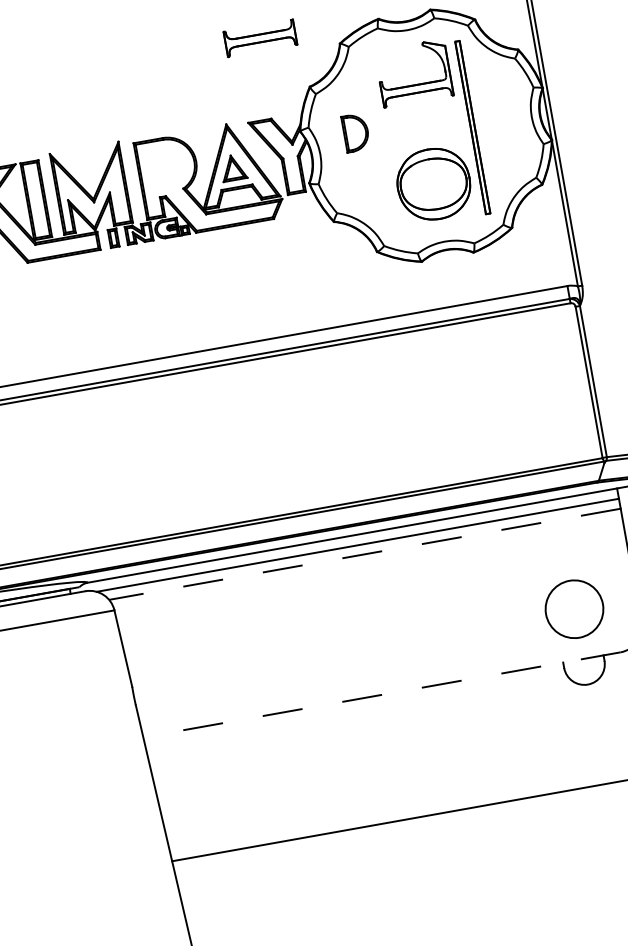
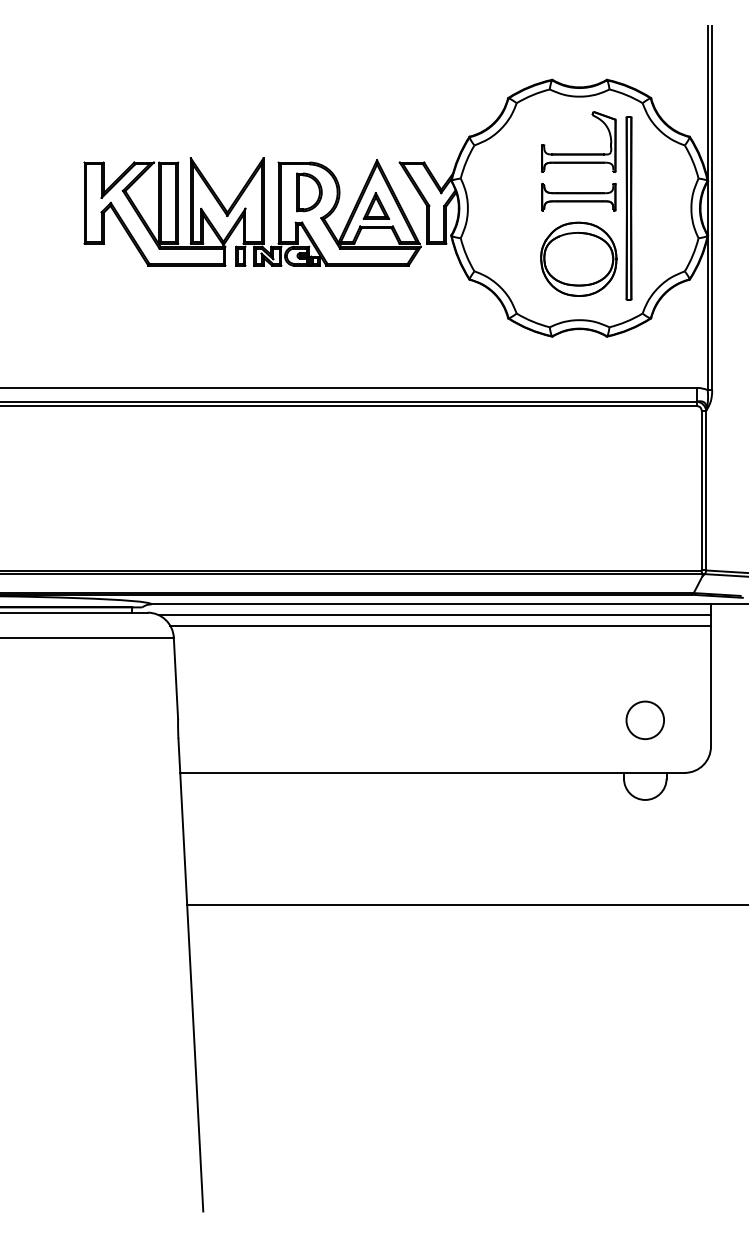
part: (260, 37) -> (578, 196), moved
part: (356, 132) -> (309, 192), moved
line: (364, 554) -> (440, 625), dashed -> solid
circle: (574, 609) -> (645, 720), size x0.62
line: (380, 694) -> (431, 772), dashed -> solid

